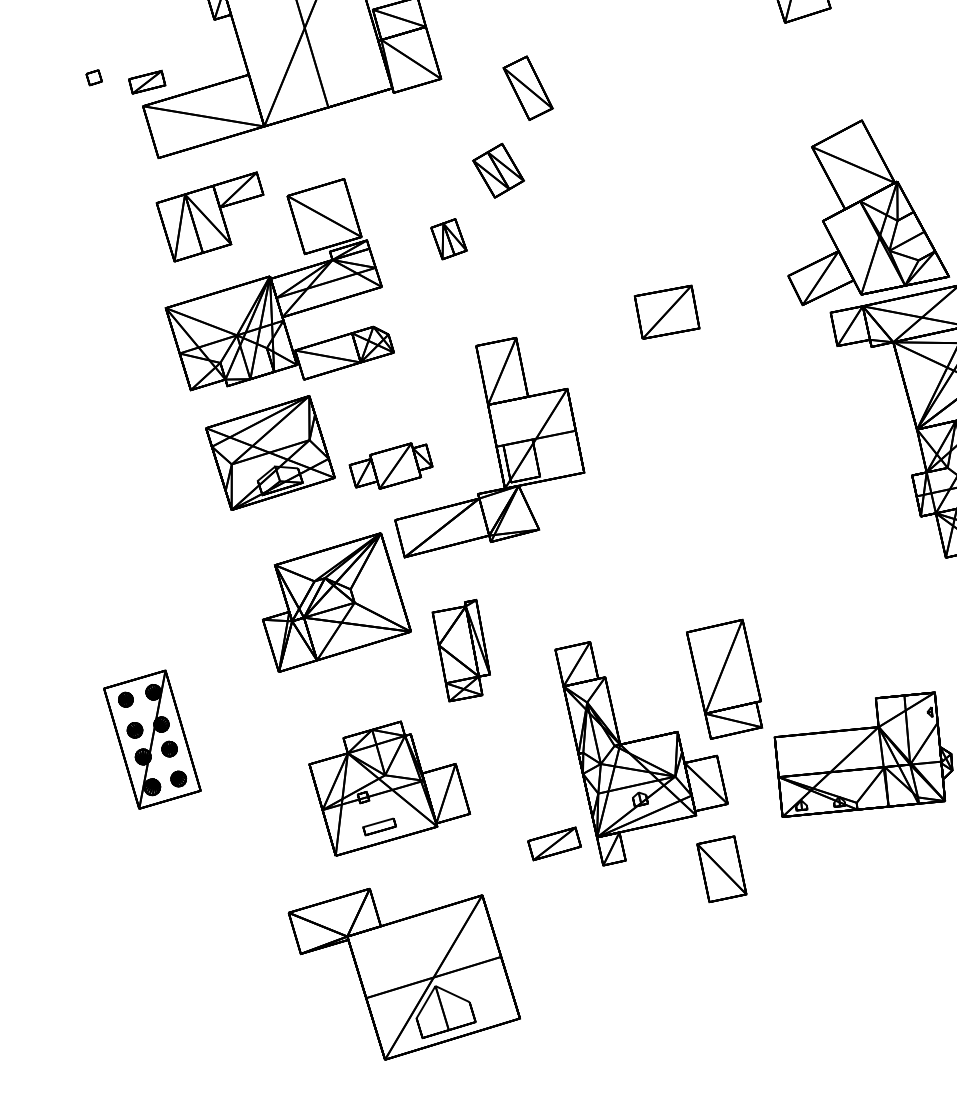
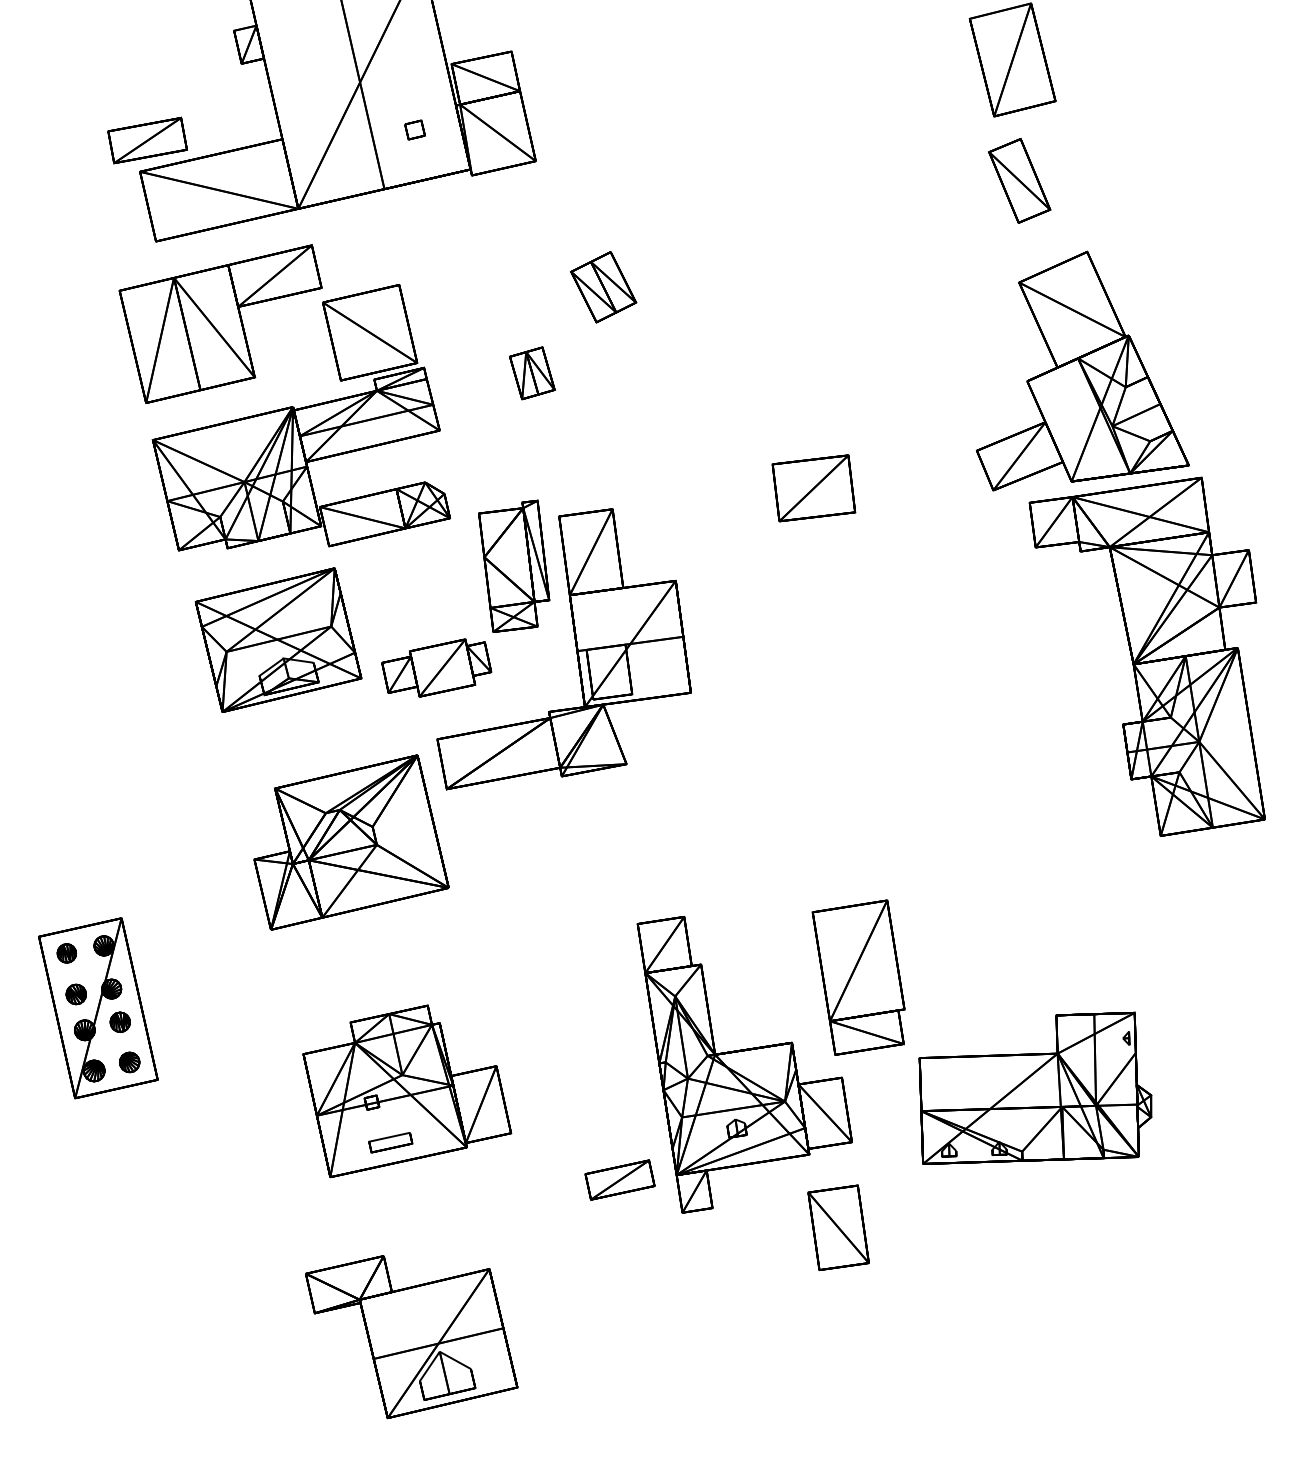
part: (93, 77) -> (414, 129), moved
part: (147, 82) -> (147, 140), size x1.67
part: (527, 87) -> (1019, 180), moved
part: (211, 216) -> (220, 323), size x1.43
part: (462, 650) -> (514, 565), moved
part: (404, 972) -> (411, 1337), size x0.71

